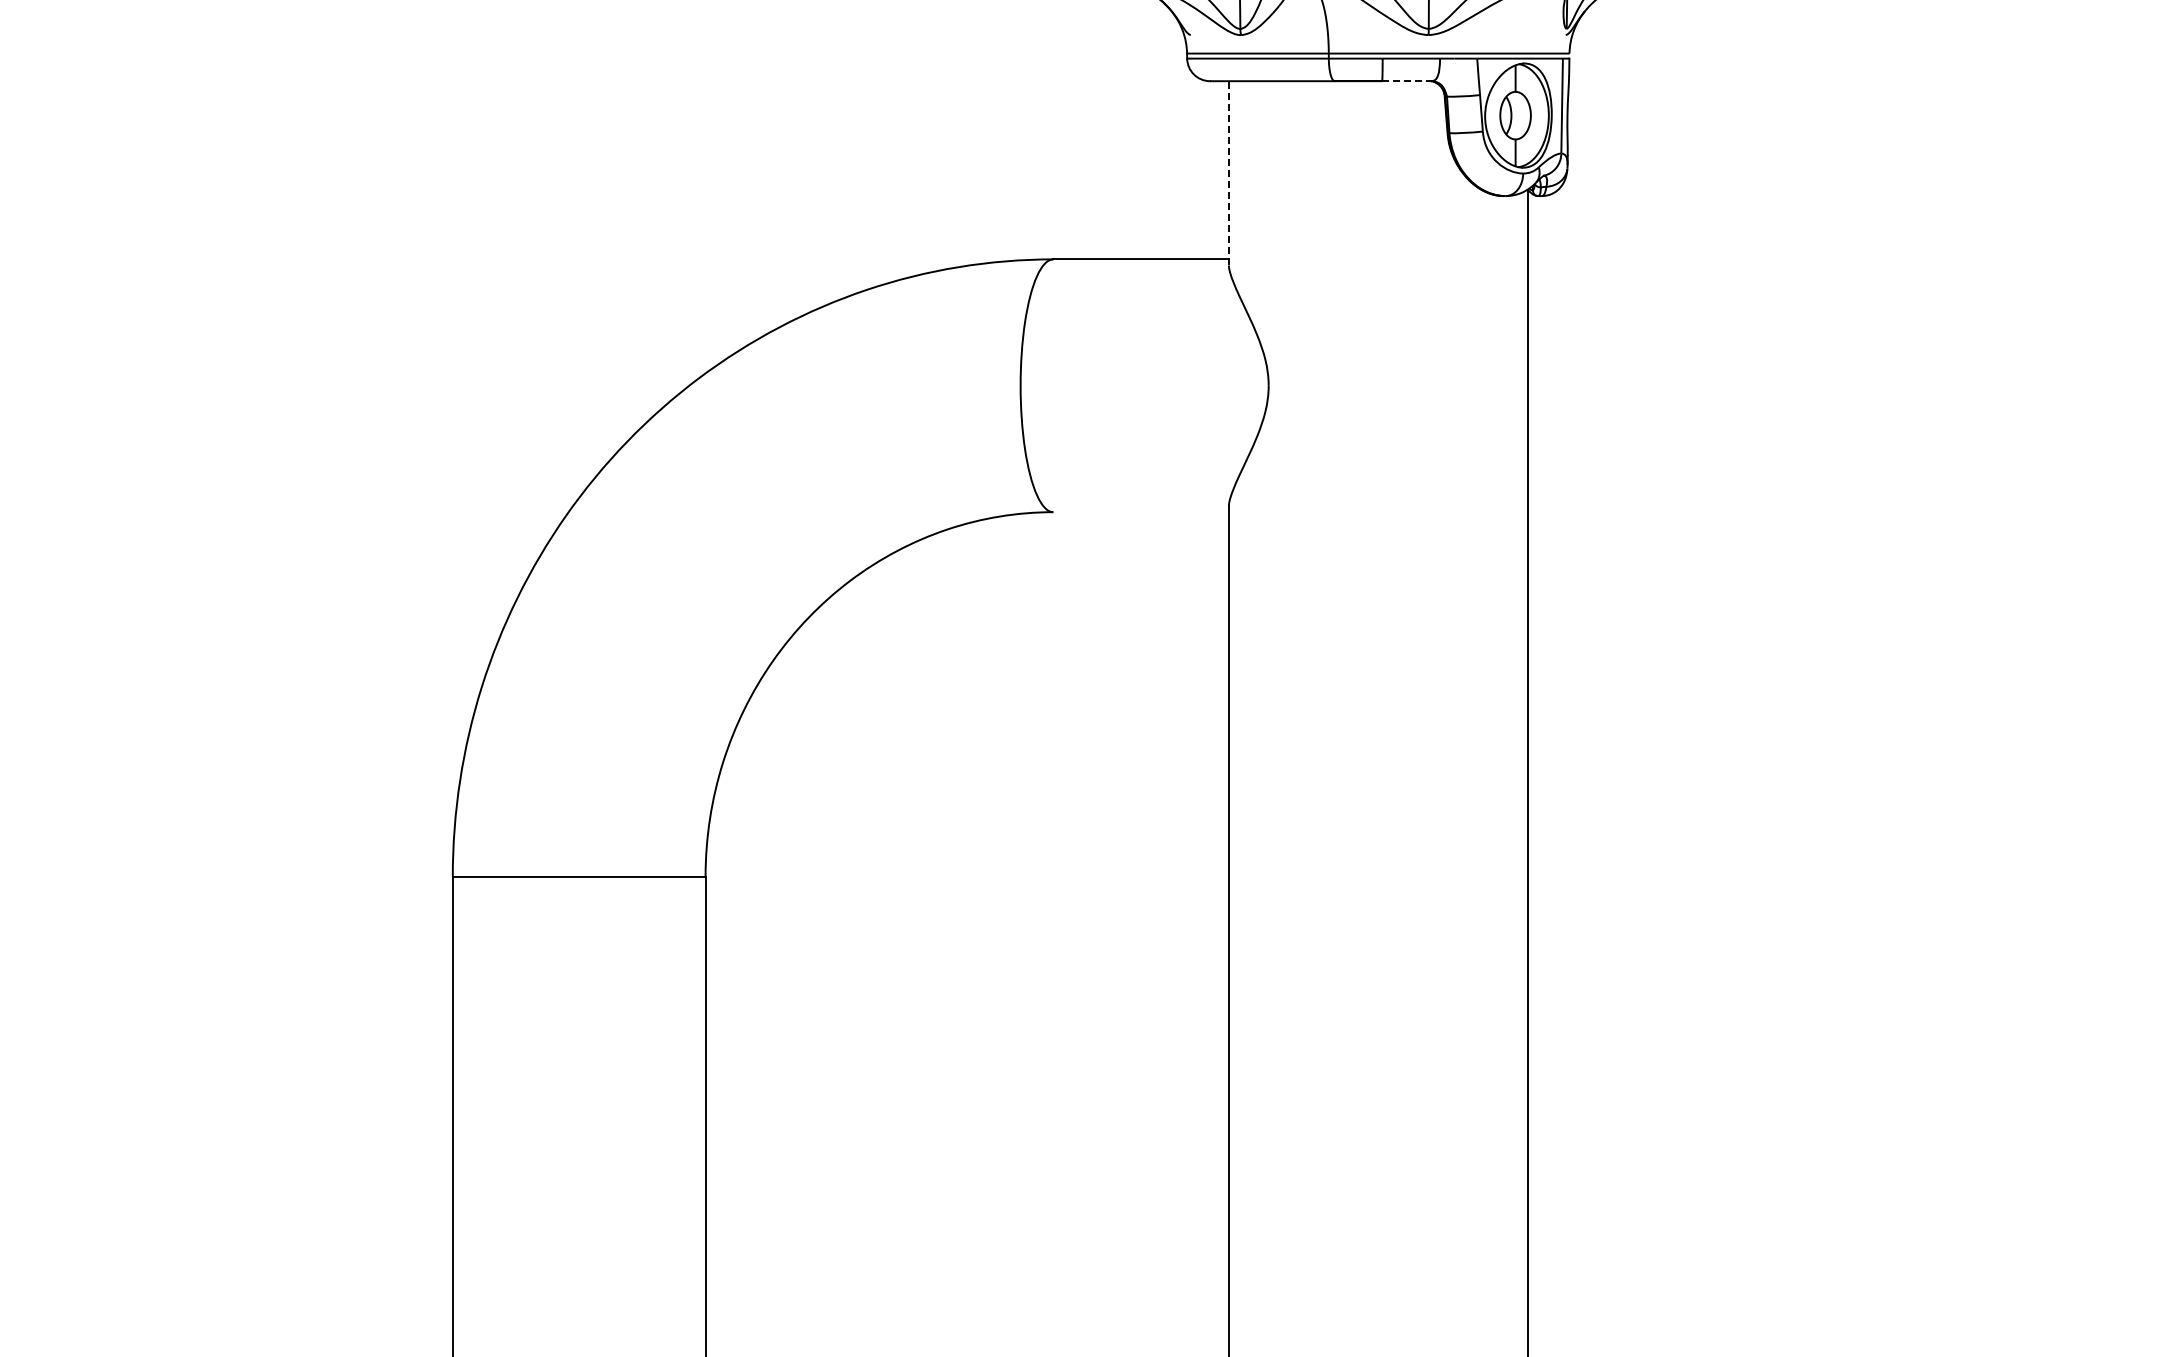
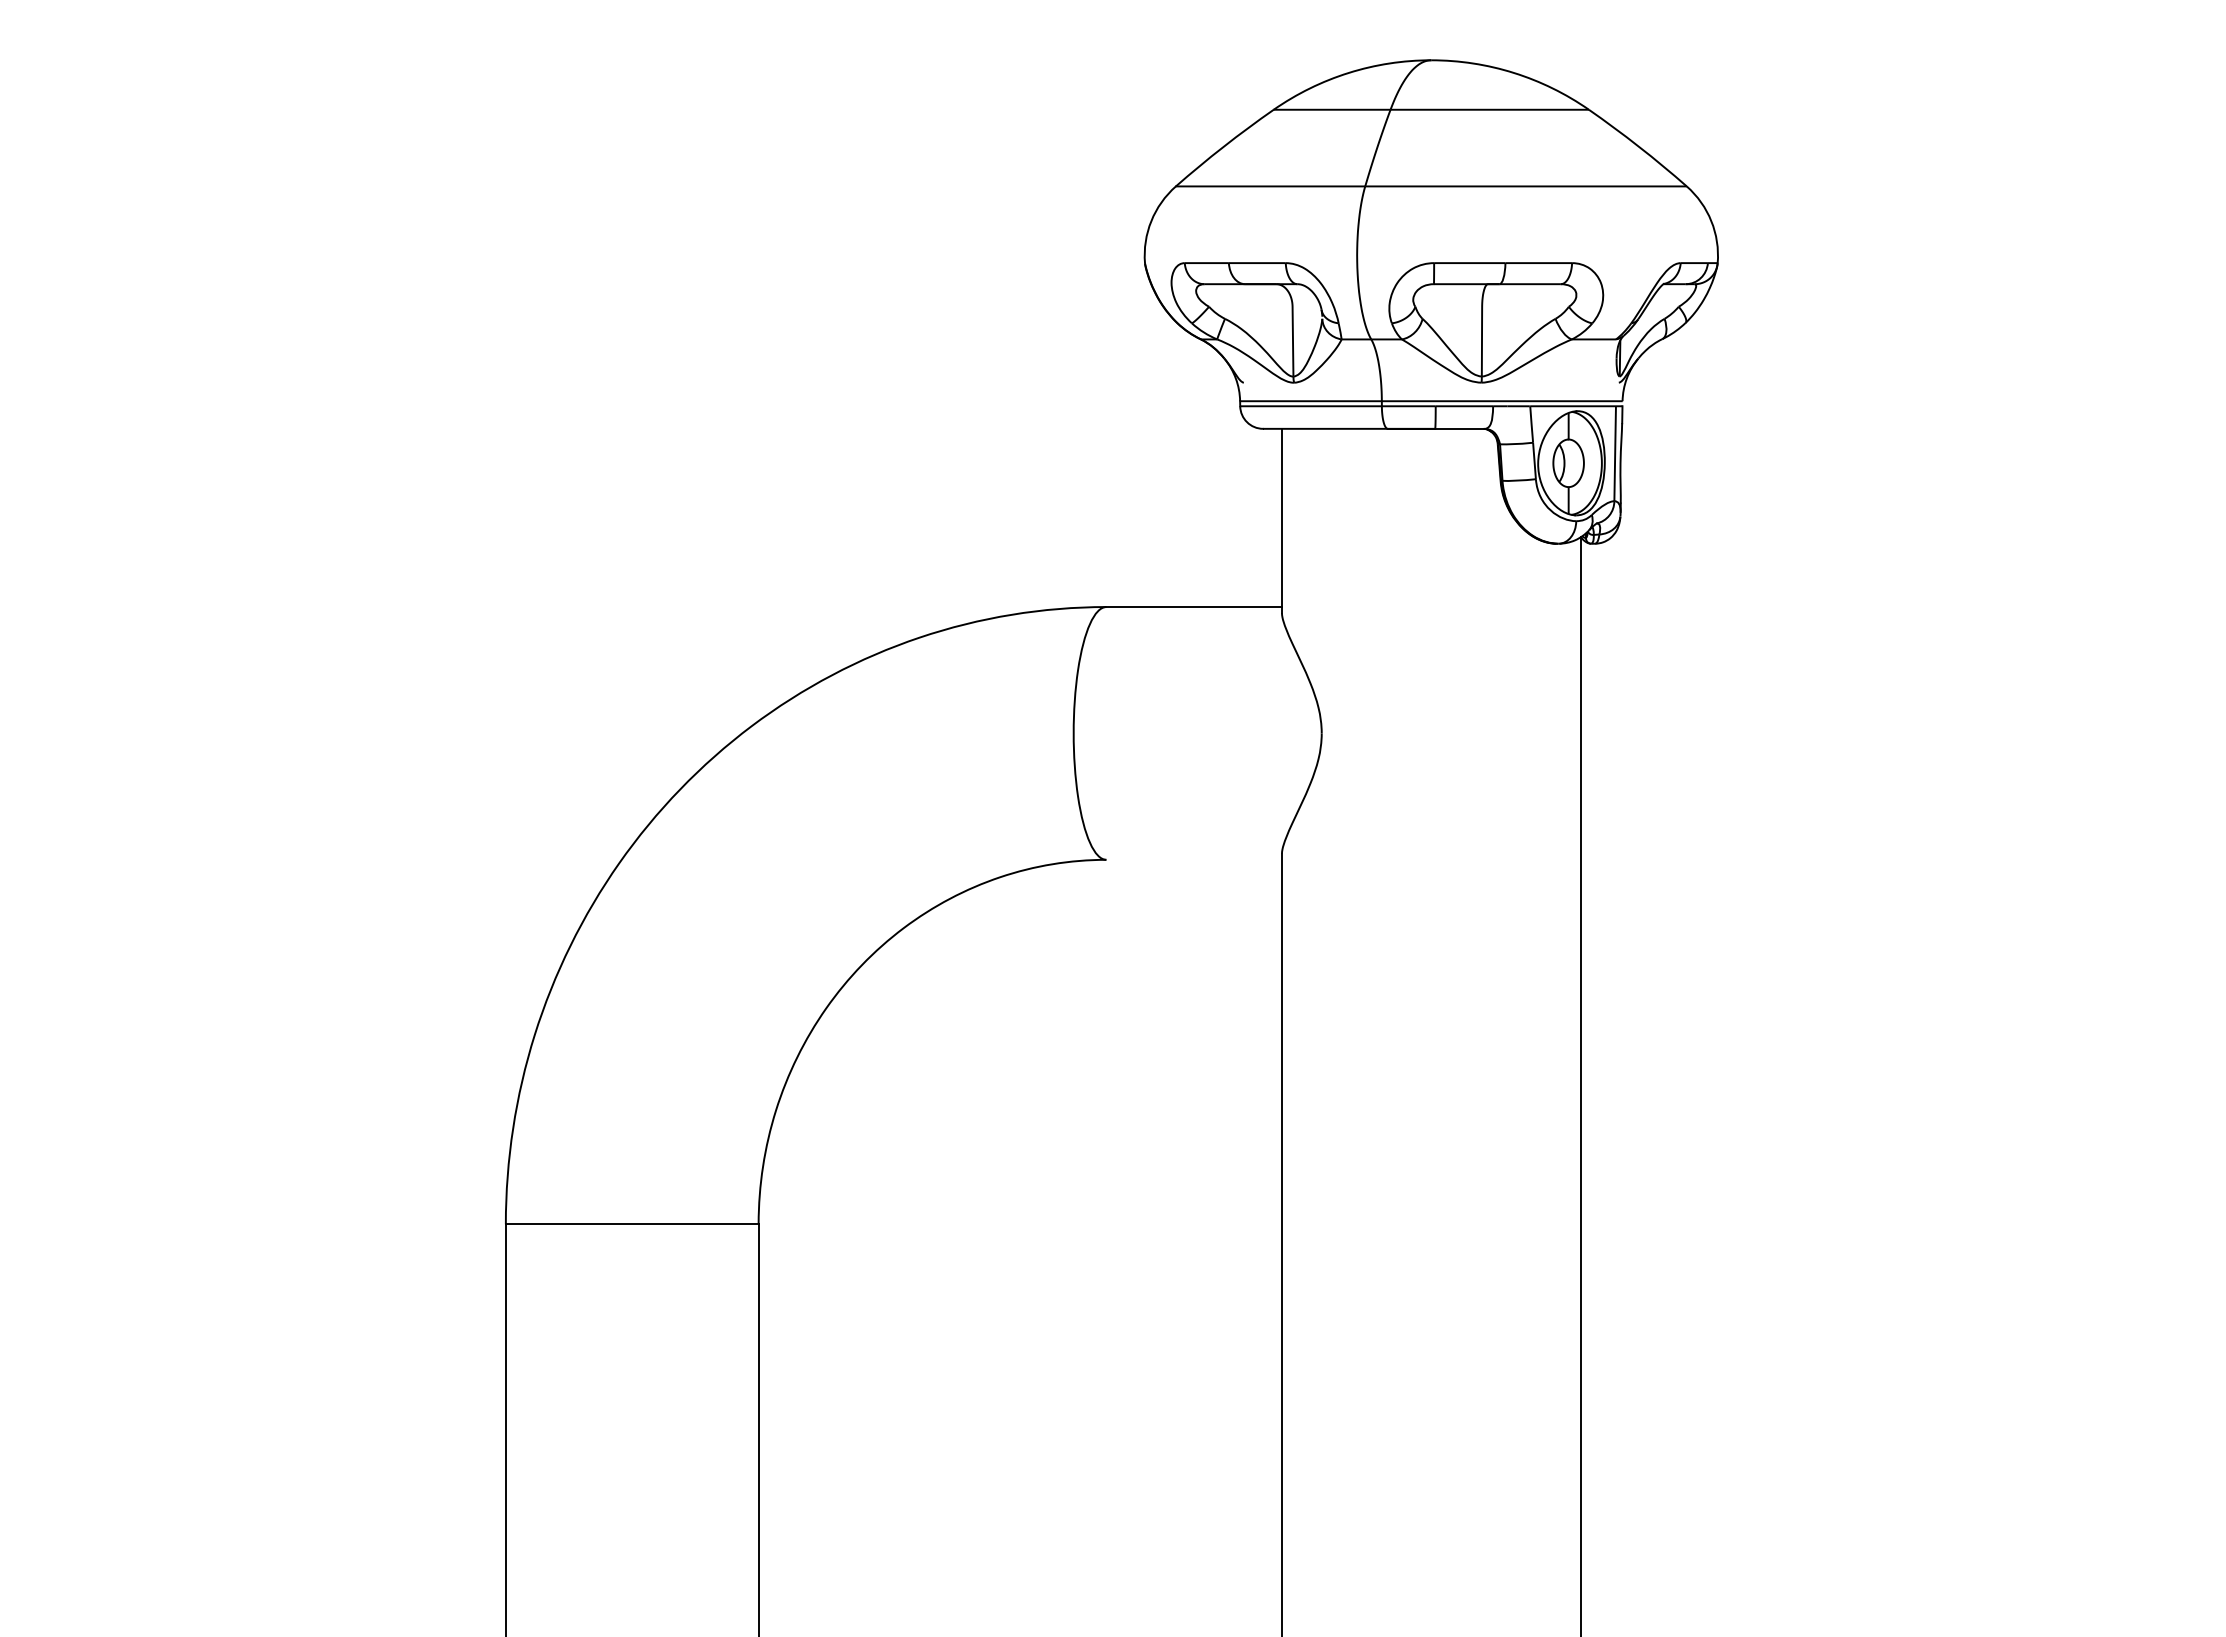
line: (1407, 80) -> (1460, 428), dashed -> solid
line: (1228, 172) -> (1281, 520), dashed -> solid

